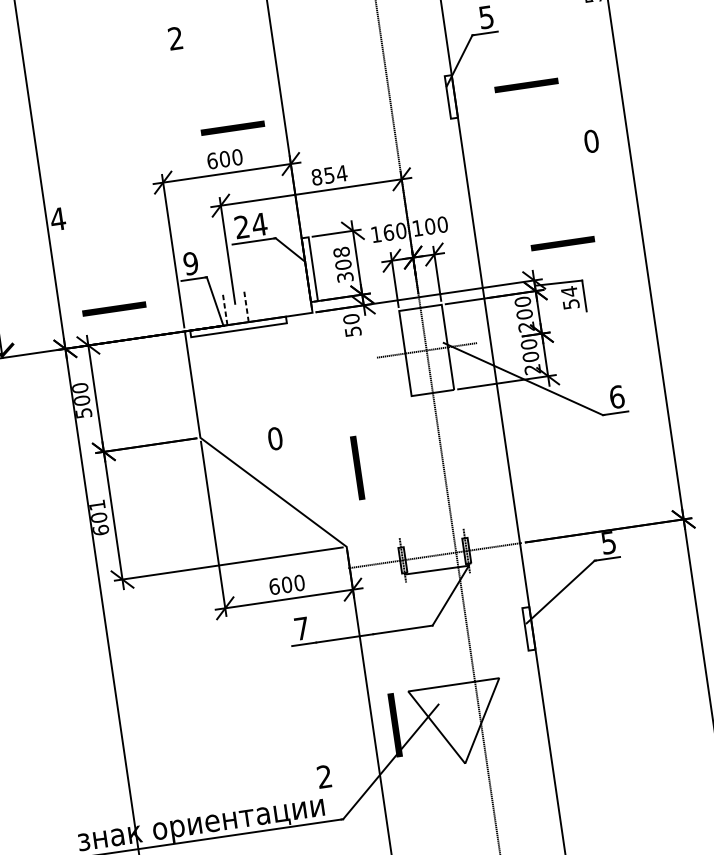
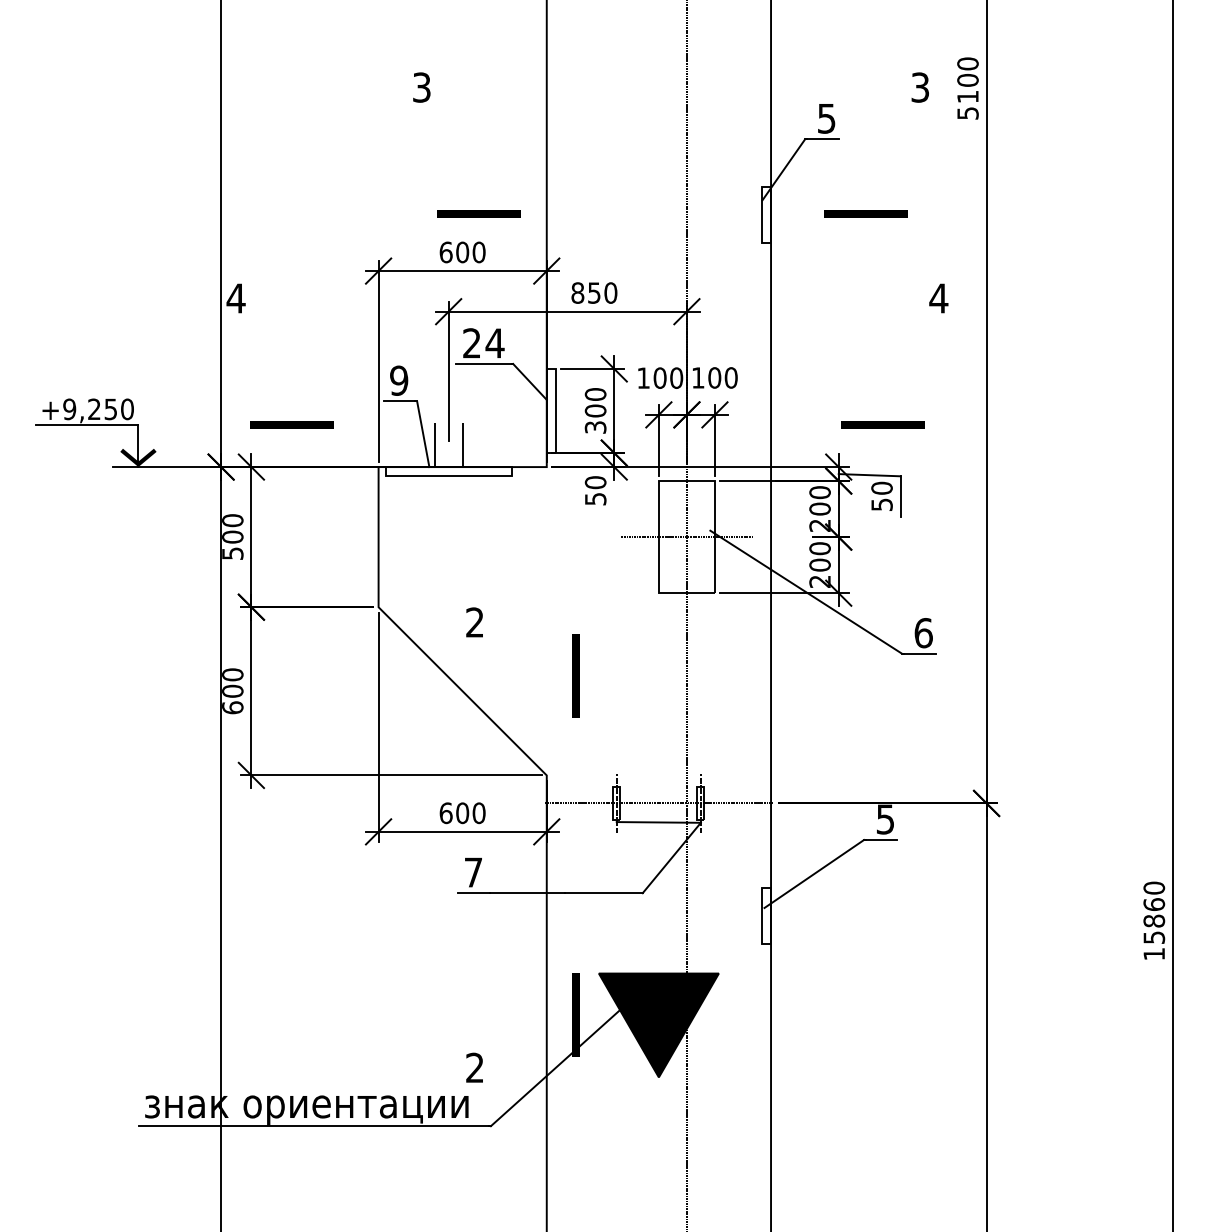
text: (175, 38) -> (421, 87), 2 -> 3
text: (591, 141) -> (938, 298), 0 -> 4
text: (341, 173) -> (610, 292), 854 -> 850
text: (388, 232) -> (659, 377), 160 -> 100
text: (341, 252) -> (595, 394), 308 -> 300
text: (569, 291) -> (881, 488), 54 -> 50
line: (246, 305) -> (462, 445), dashed -> solid
line: (224, 308) -> (434, 445), dashed -> solid
text: (275, 438) -> (475, 622), 0 -> 2
text: (96, 505) -> (232, 674), 601 -> 600
fill: (459, 724) -> (658, 1025), added

